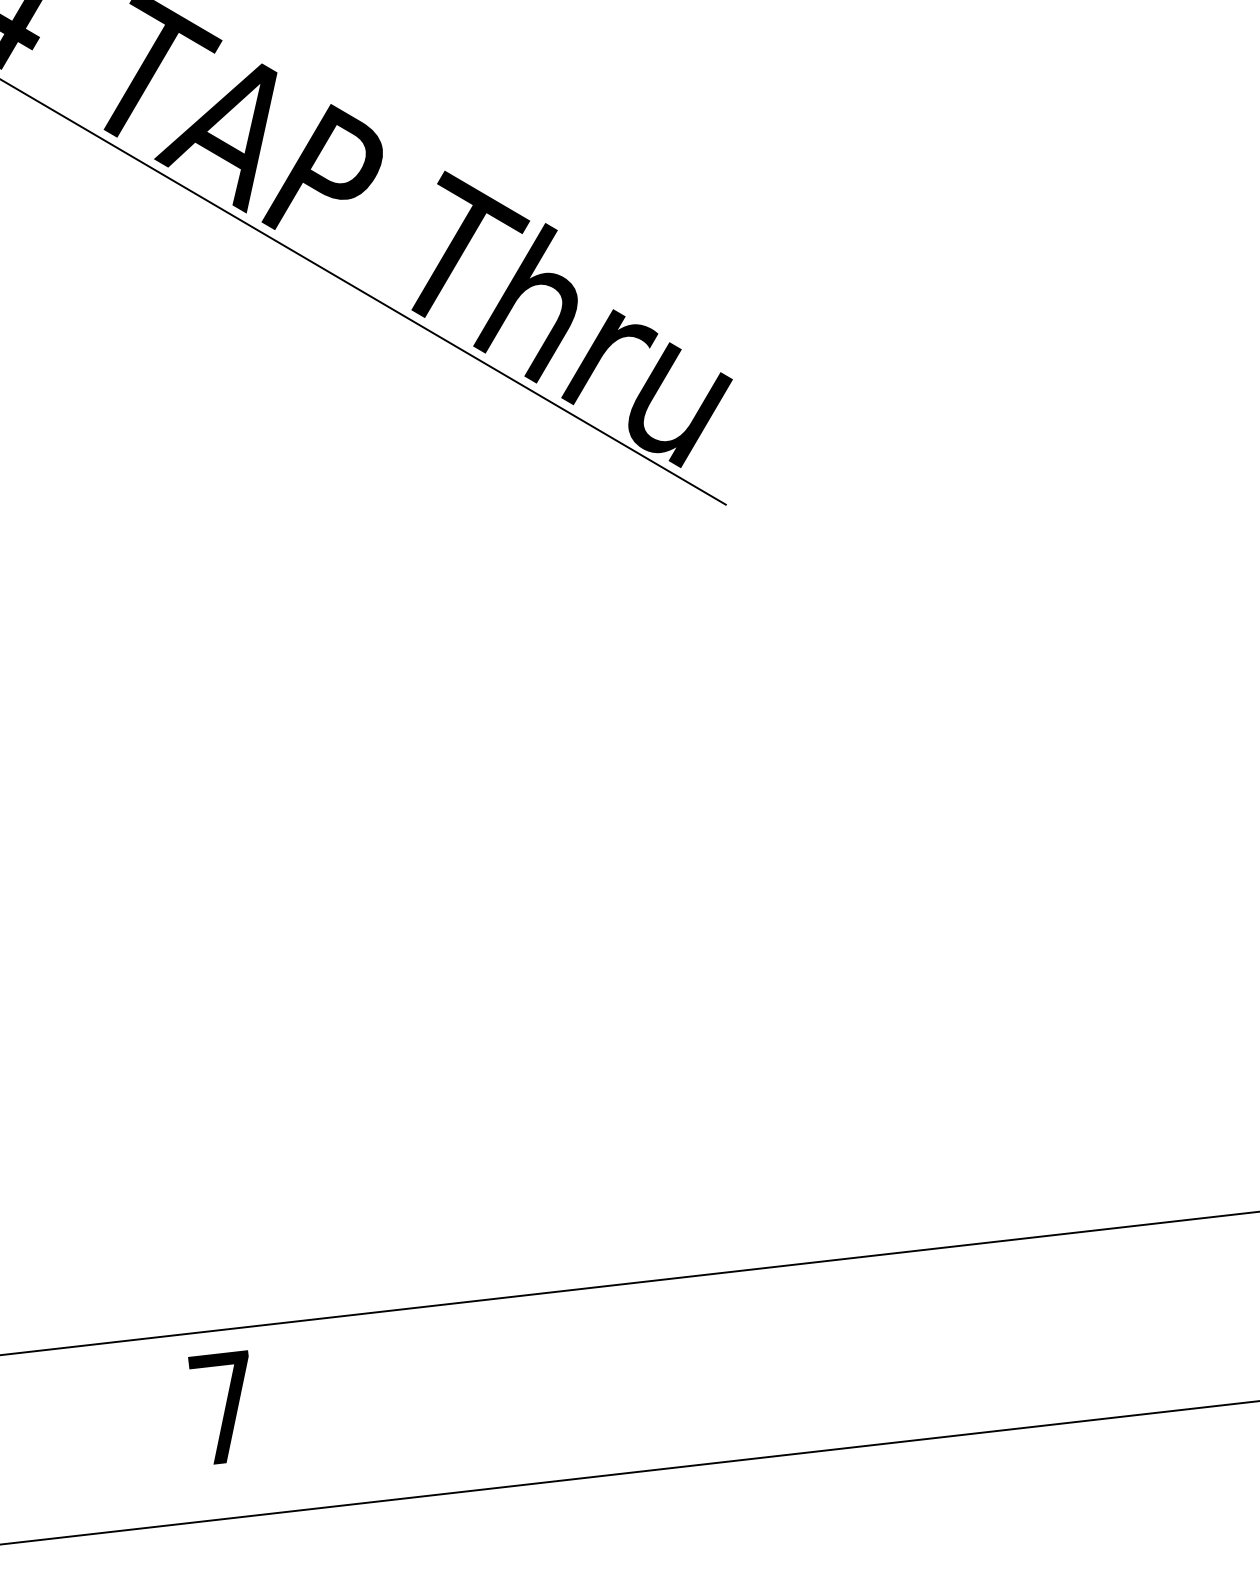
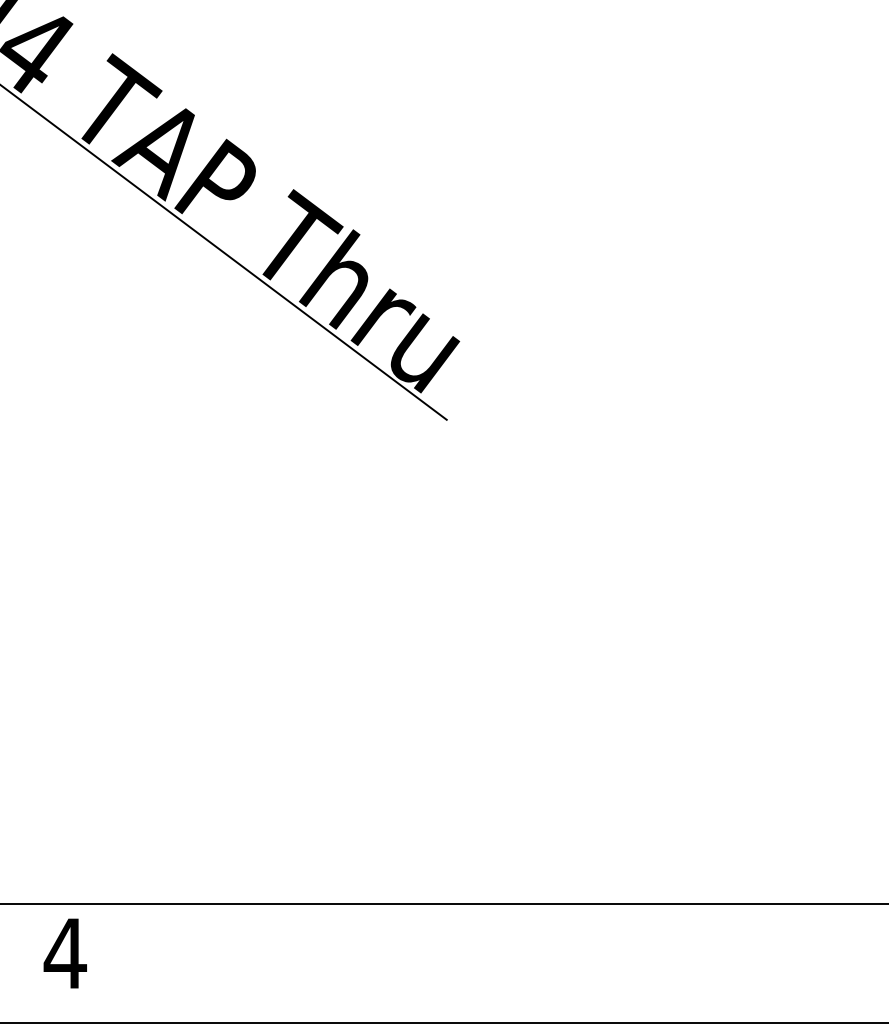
text: (222, 1408) -> (64, 953), 7 -> 4

